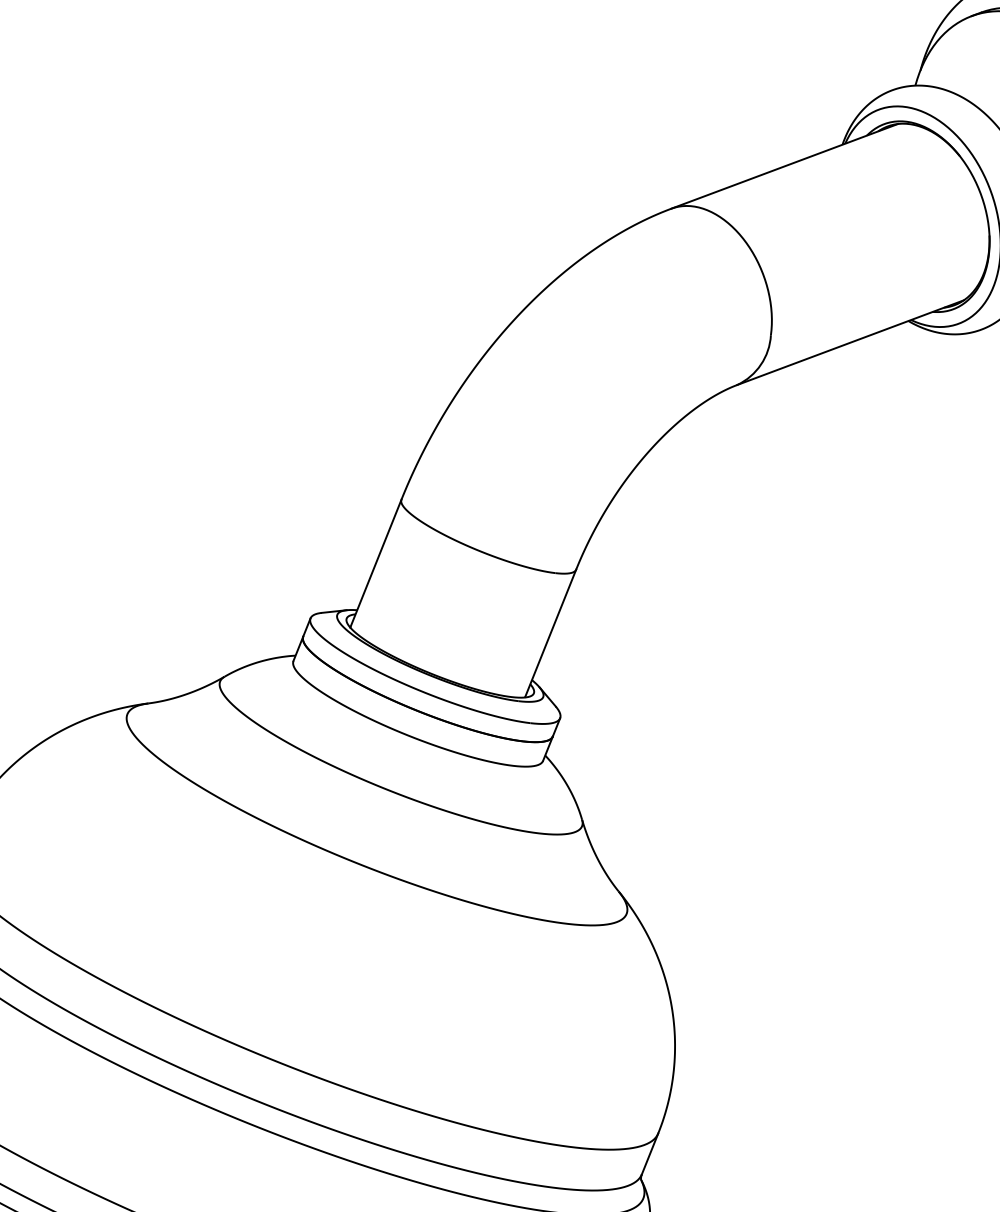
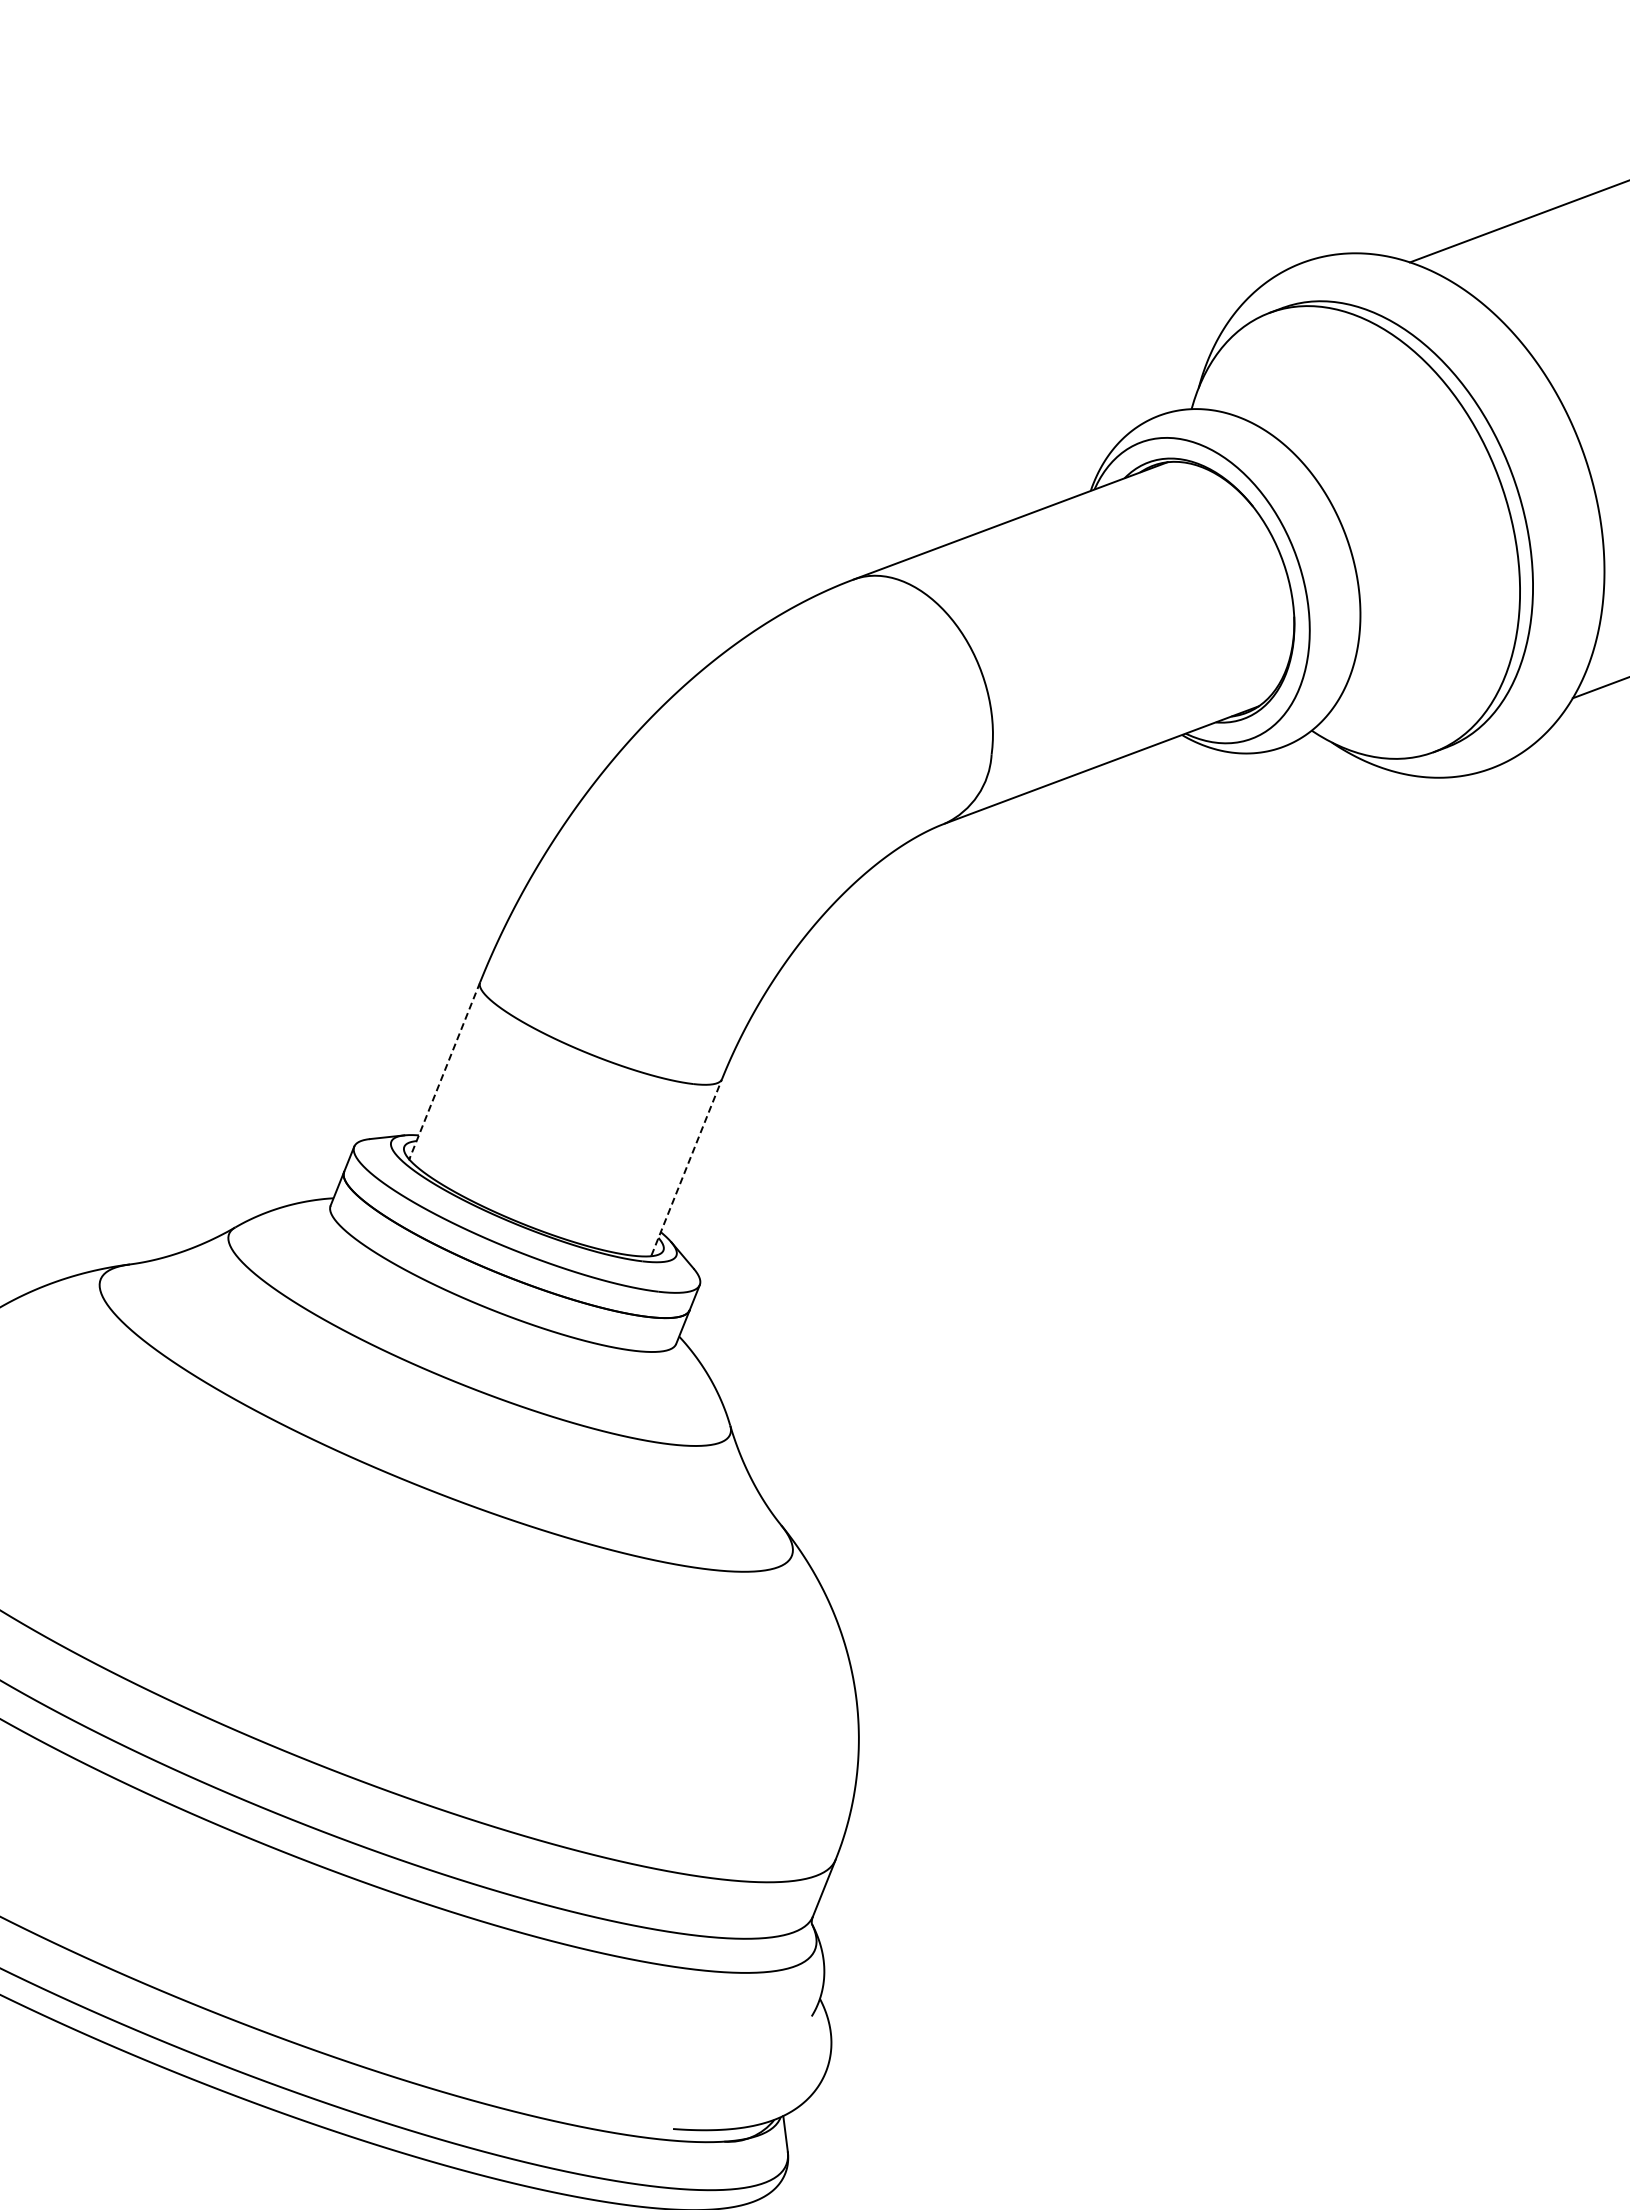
line: (375, 563) -> (444, 1070), solid -> dashed
line: (550, 633) -> (686, 1167), solid -> dashed

